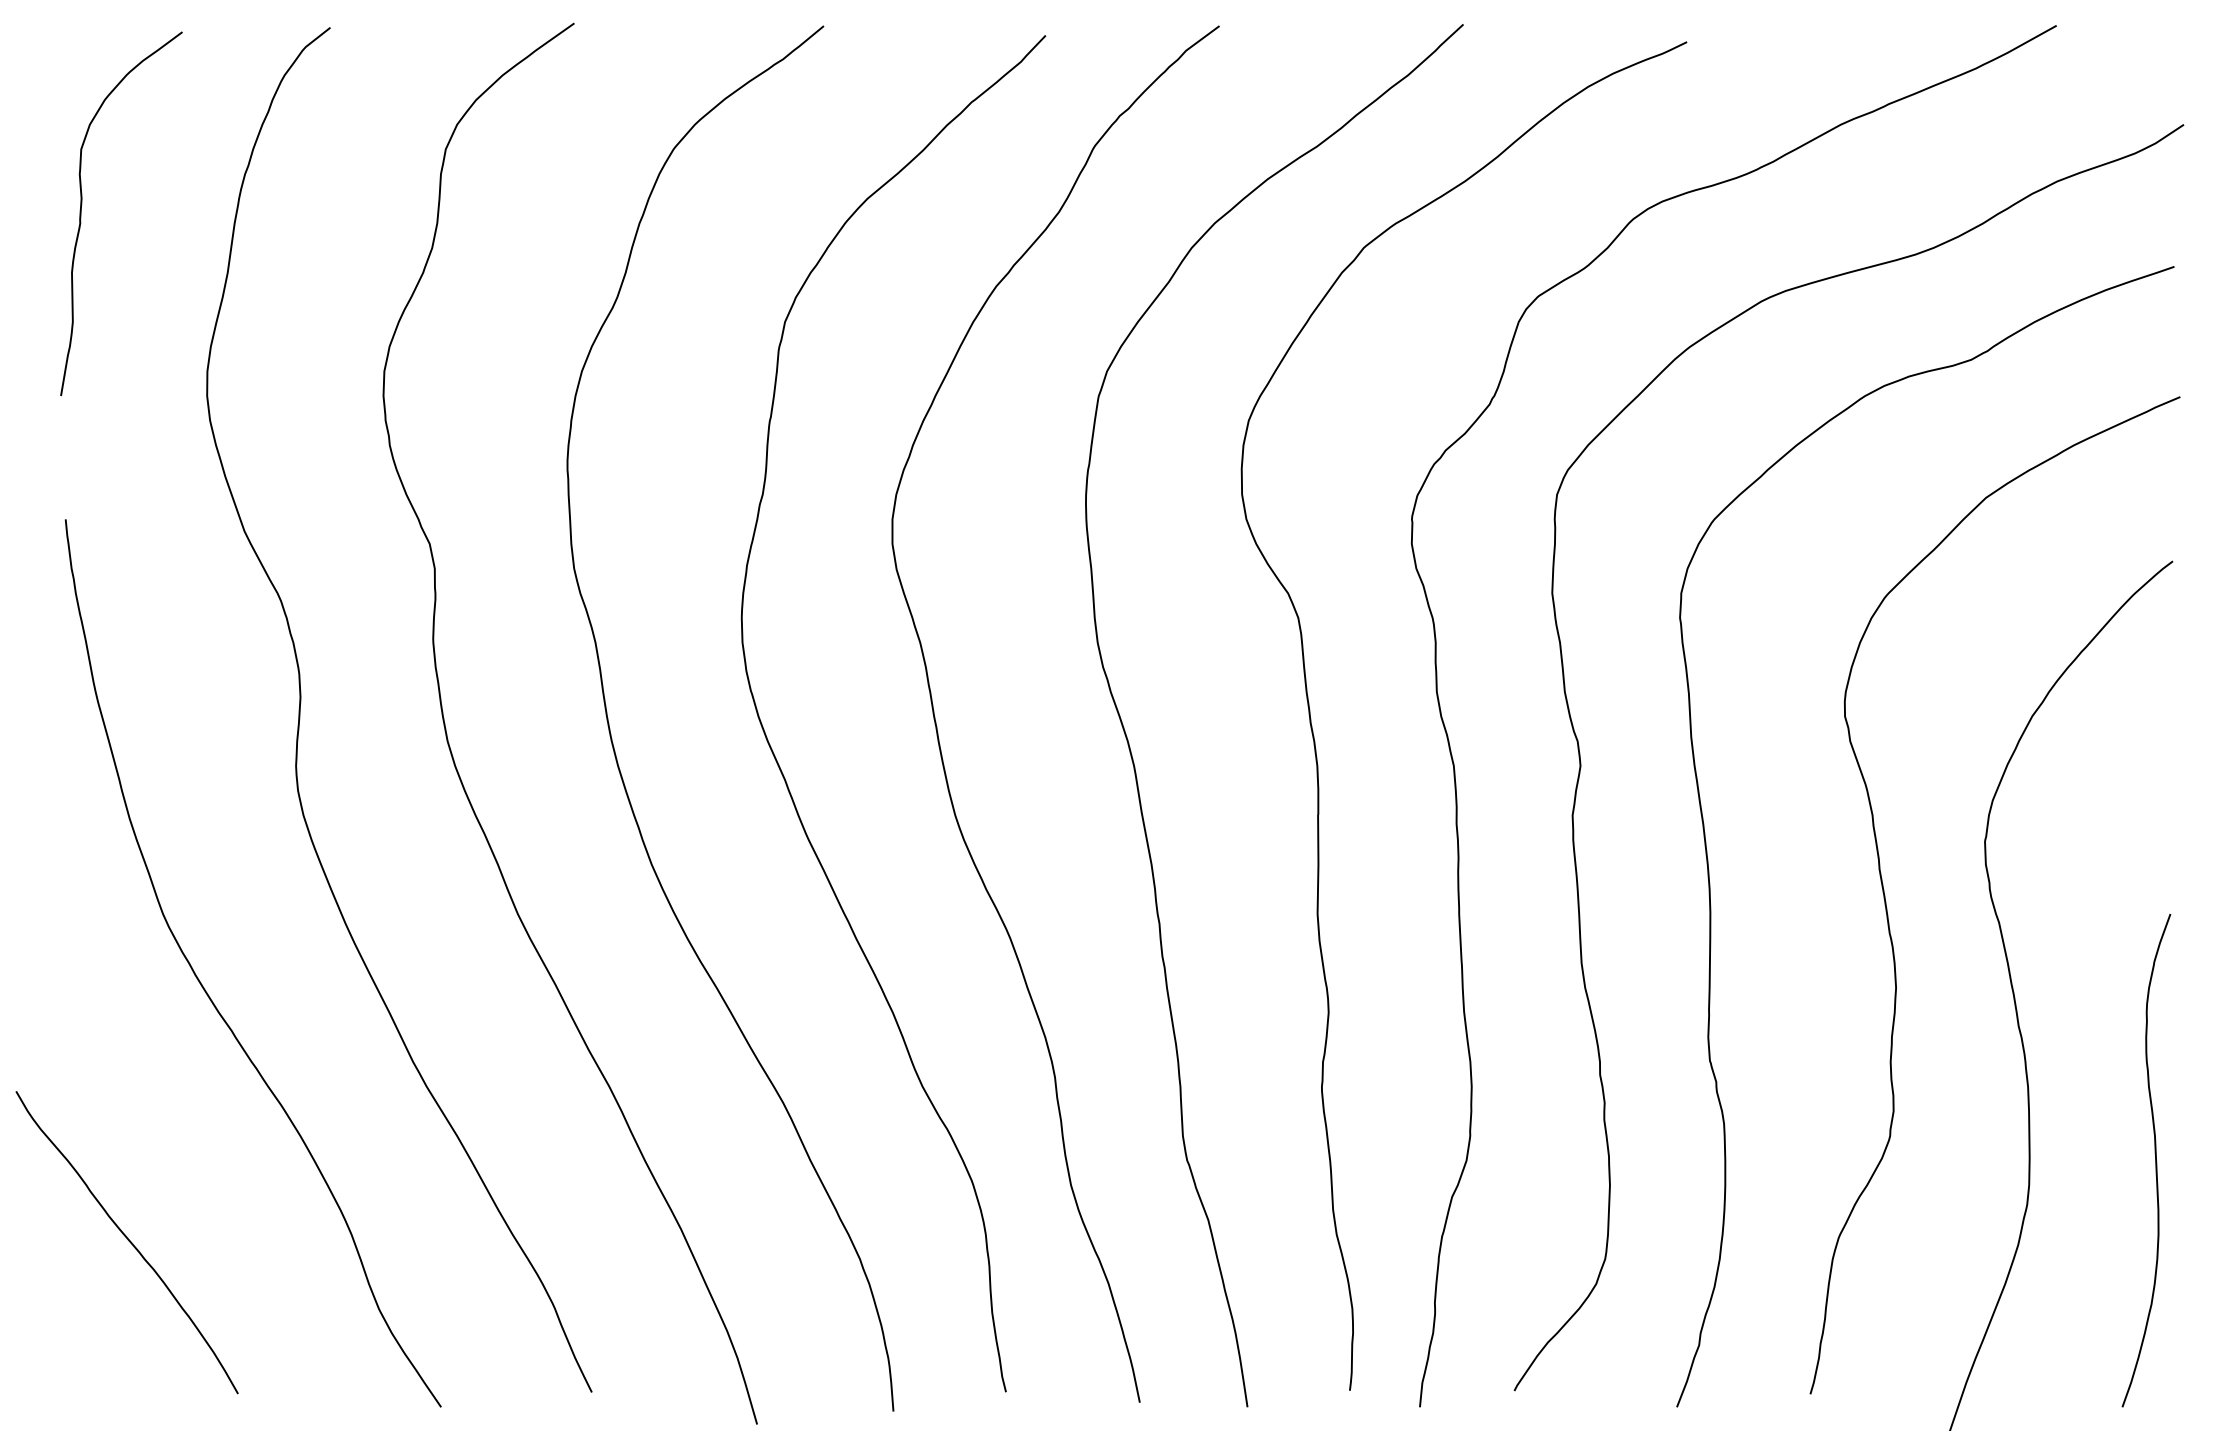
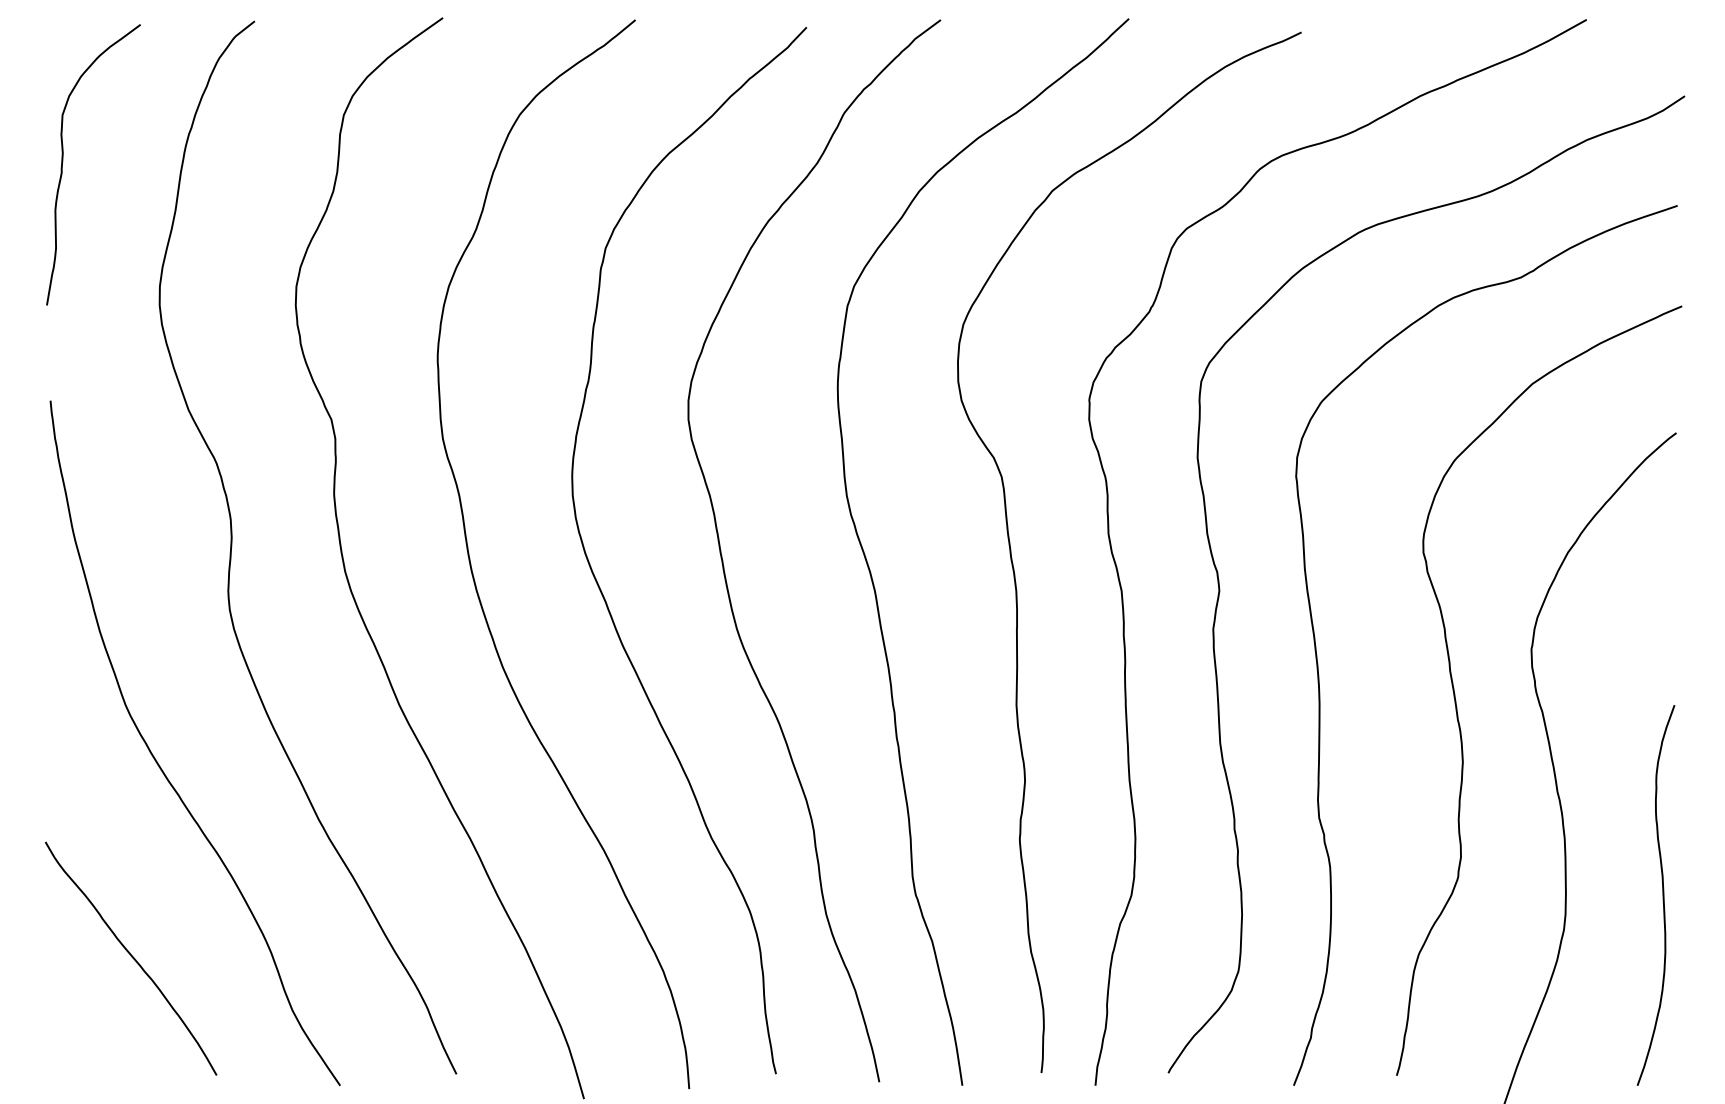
curve: (127, 1240) -> (131, 957), moved

